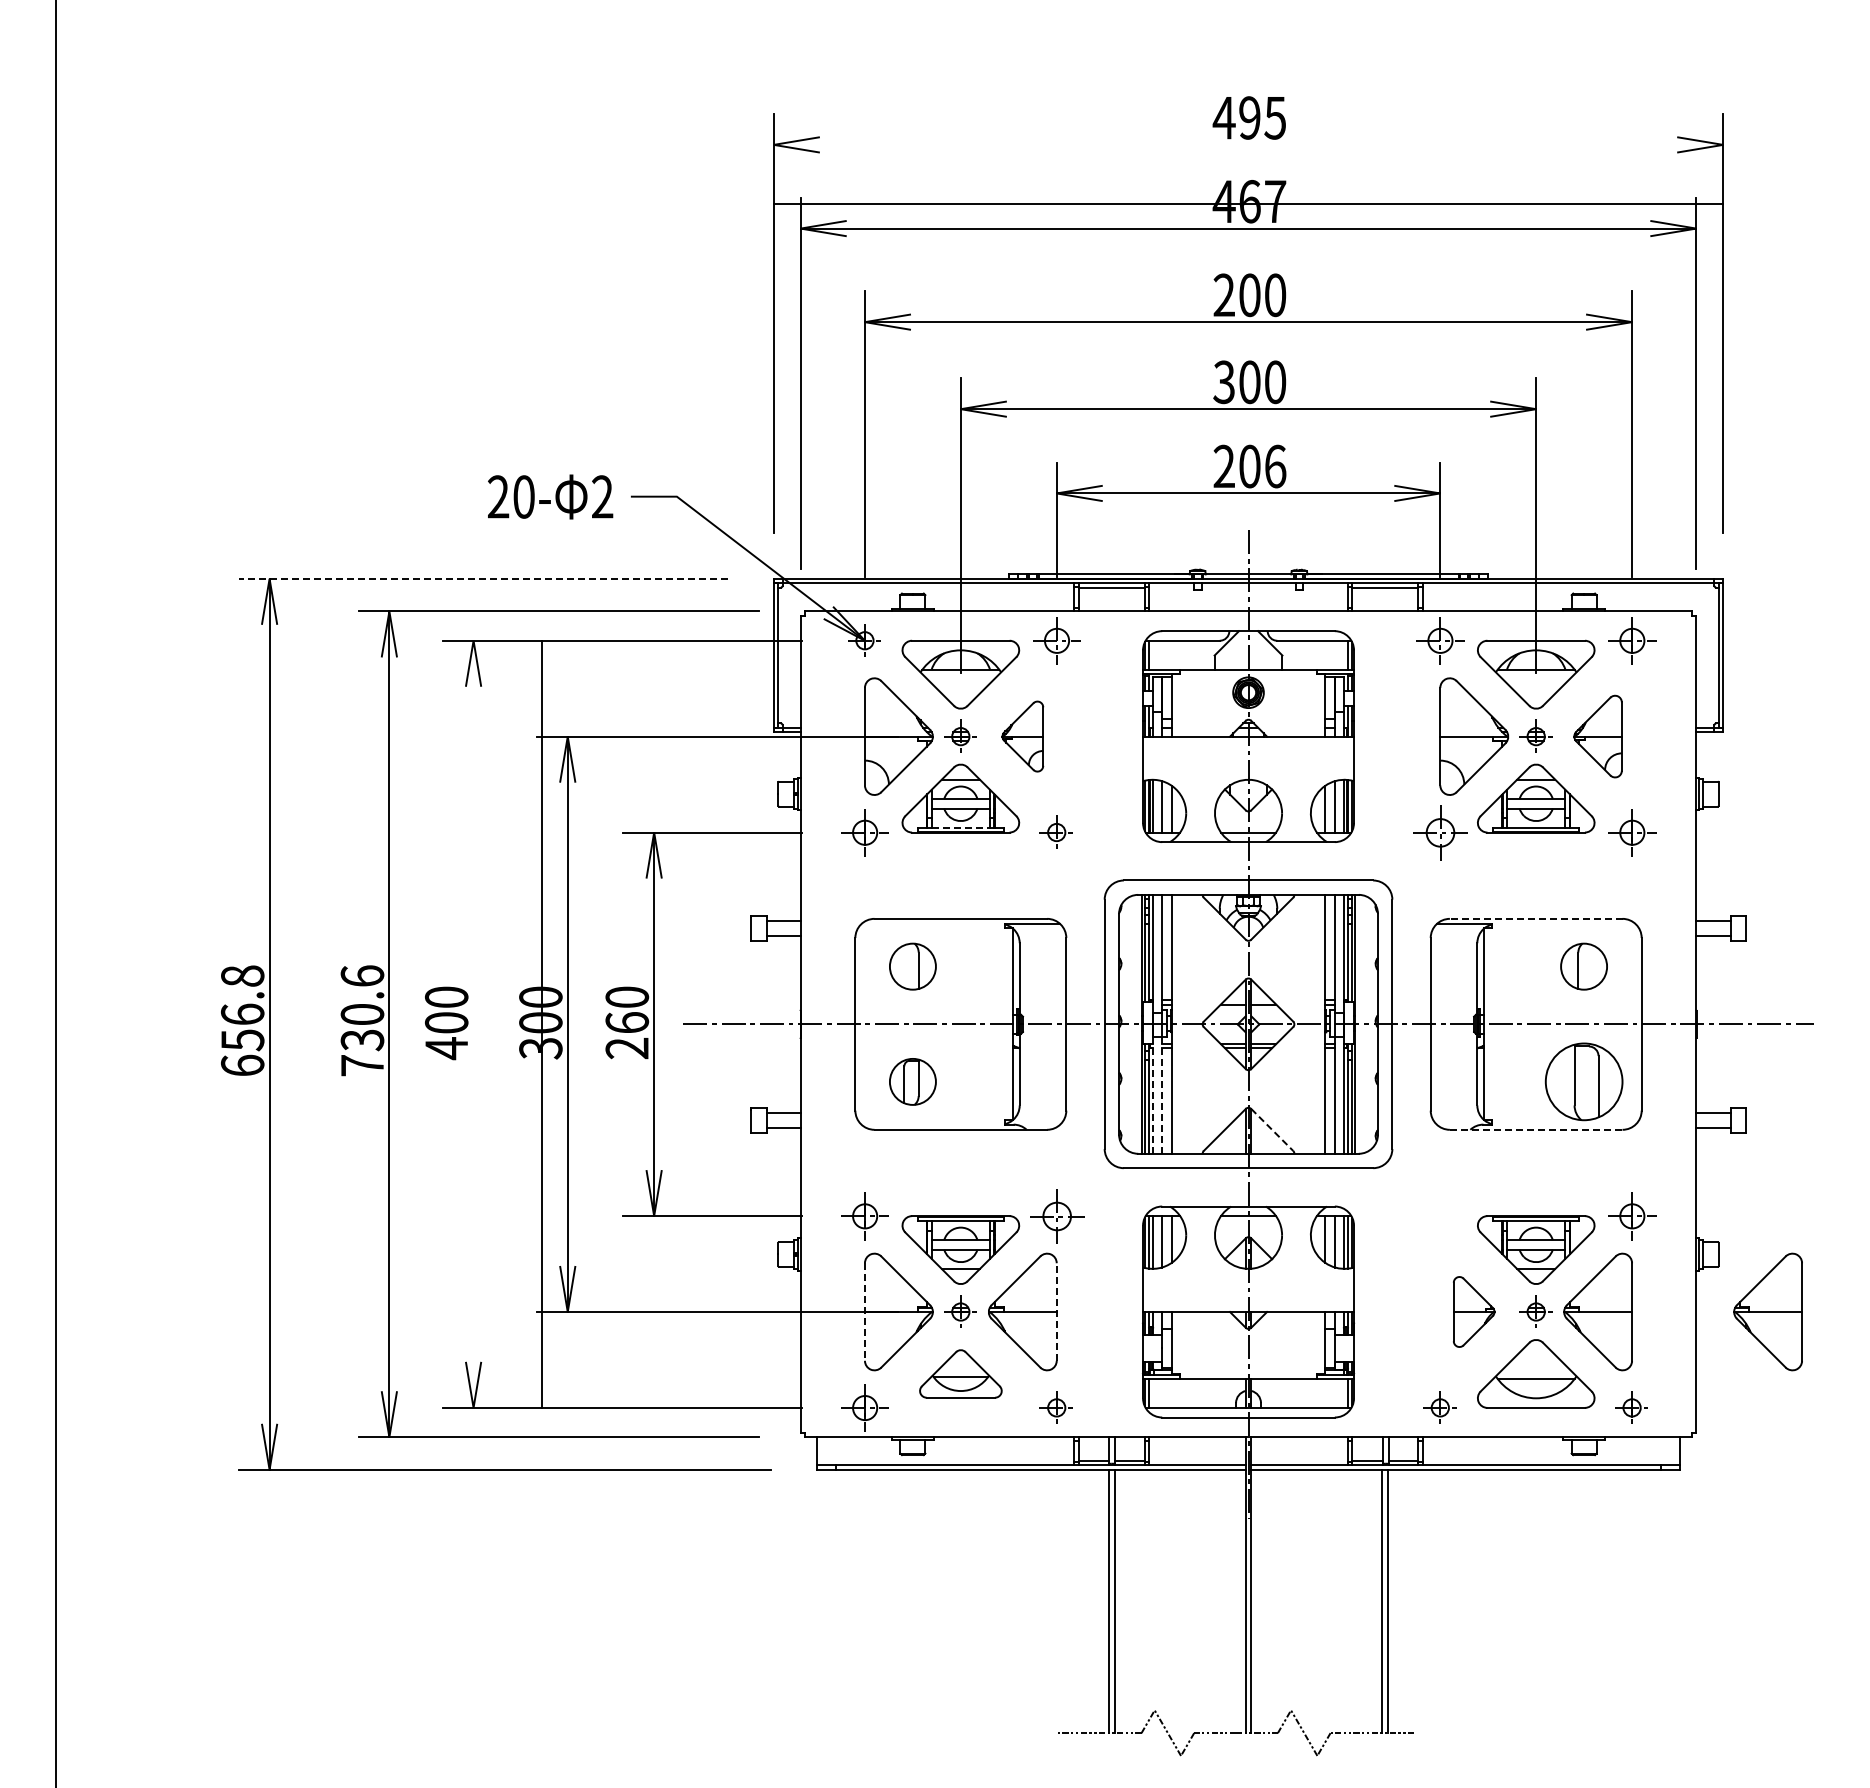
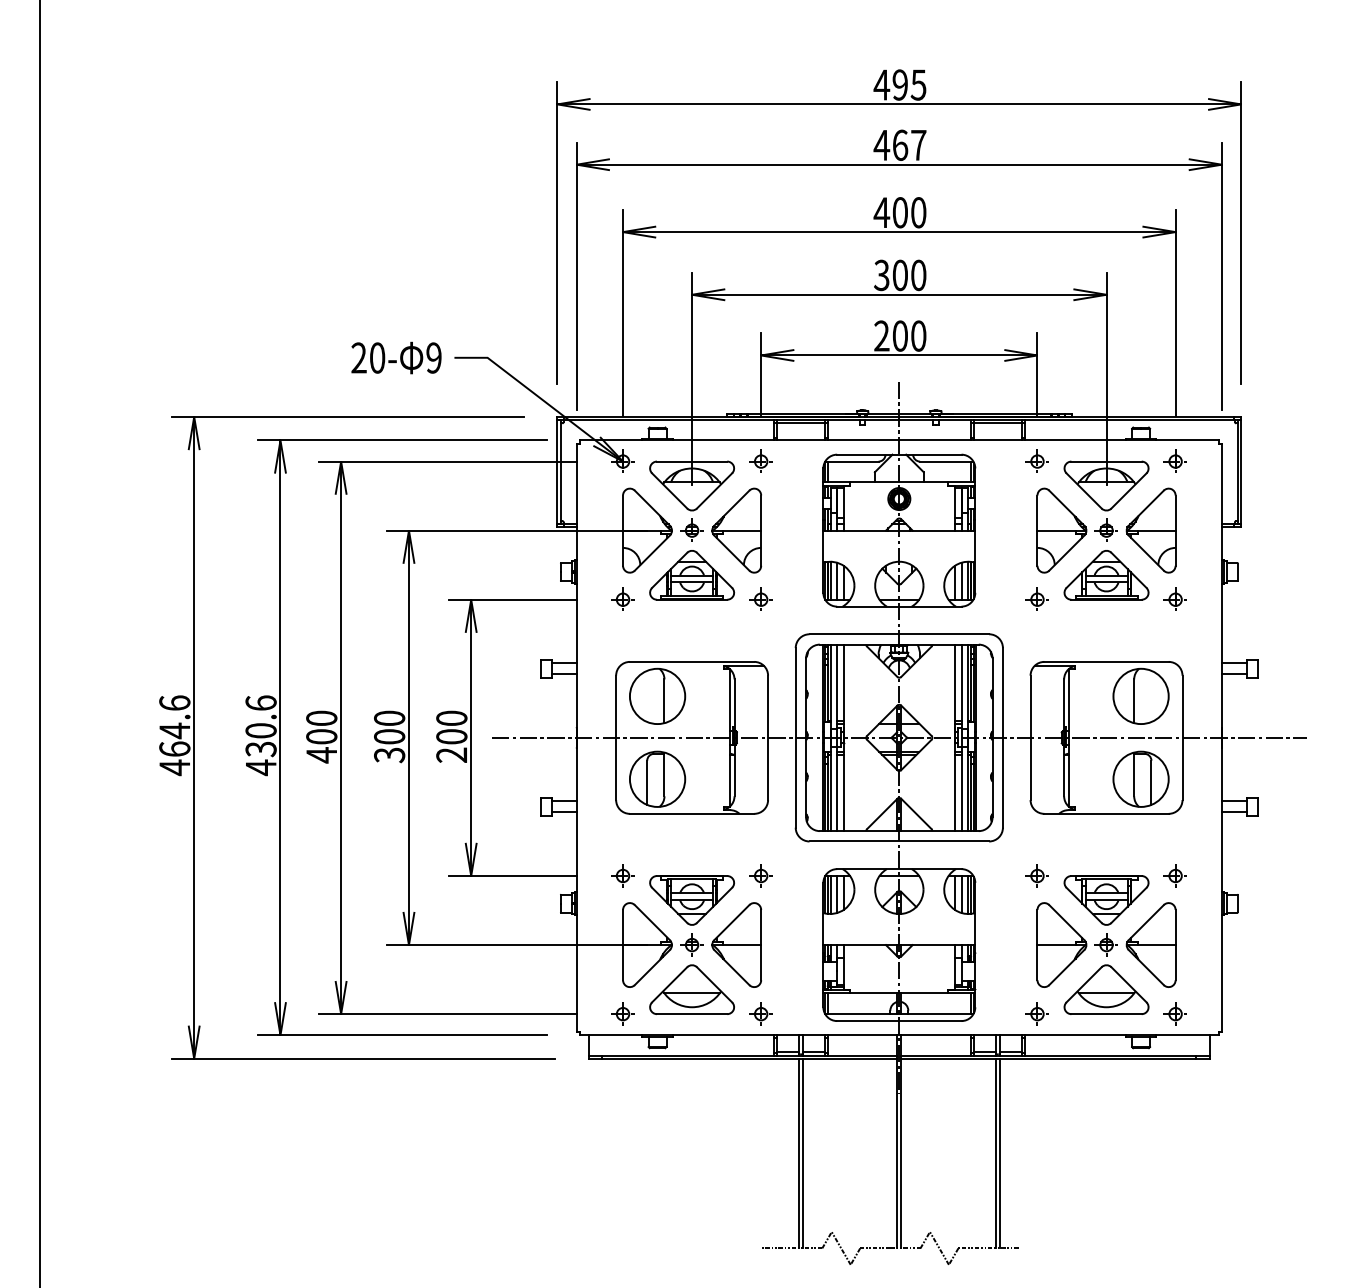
line: (1248, 203) -> (899, 104), moved
text: (1223, 294) -> (881, 212), 200 -> 400
text: (1275, 466) -> (918, 336), 206 -> 200
text: (602, 496) -> (434, 357), 2 -> 9
line: (482, 578) -> (347, 416), dashed -> solid
part: (1055, 640) -> (760, 461), size x0.71
part: (1439, 640) -> (1036, 461), size x0.71
part: (1631, 640) -> (1175, 461), size x0.71
part: (1022, 736) -> (736, 530), size x1.67
part: (1597, 736) -> (1150, 530), size x1.43
line: (961, 827) -> (692, 596), dashed -> solid
part: (864, 831) -> (622, 598), size x0.71
part: (1439, 831) -> (1036, 598), size x0.62
part: (1631, 831) -> (1175, 598), size x0.71
line: (1535, 918) -> (1106, 661), dashed -> solid
part: (912, 966) -> (657, 696), size x1.67
part: (1583, 966) -> (1140, 696), size x1.67
text: (242, 1021) -> (174, 735), 656.8 -> 464.6
text: (627, 1022) -> (452, 736), 260 -> 200
line: (541, 1023) -> (341, 737), moved
text: (362, 1065) -> (261, 767), 730.6 -> 430.6
part: (912, 1081) -> (657, 779), size x1.67
line: (1153, 1095) -> (830, 789), dashed -> solid
line: (1161, 1095) -> (836, 789), dashed -> solid
line: (1272, 1129) -> (916, 813), dashed -> solid
line: (1536, 1129) -> (1106, 813), dashed -> solid
part: (864, 1215) -> (622, 875), size x0.71
part: (1055, 1215) -> (760, 875), size x0.62
part: (1439, 1215) -> (1036, 875), added
part: (1631, 1215) -> (1175, 875), size x0.71
part: (1473, 1311) -> (1061, 944), size x1.67
part: (1767, 1311) -> (1273, 944), removed
line: (864, 1312) -> (622, 945), dashed -> solid
line: (1056, 1312) -> (761, 945), dashed -> solid
part: (960, 1373) -> (691, 989), size x1.43
part: (864, 1407) -> (622, 1013), size x0.71

